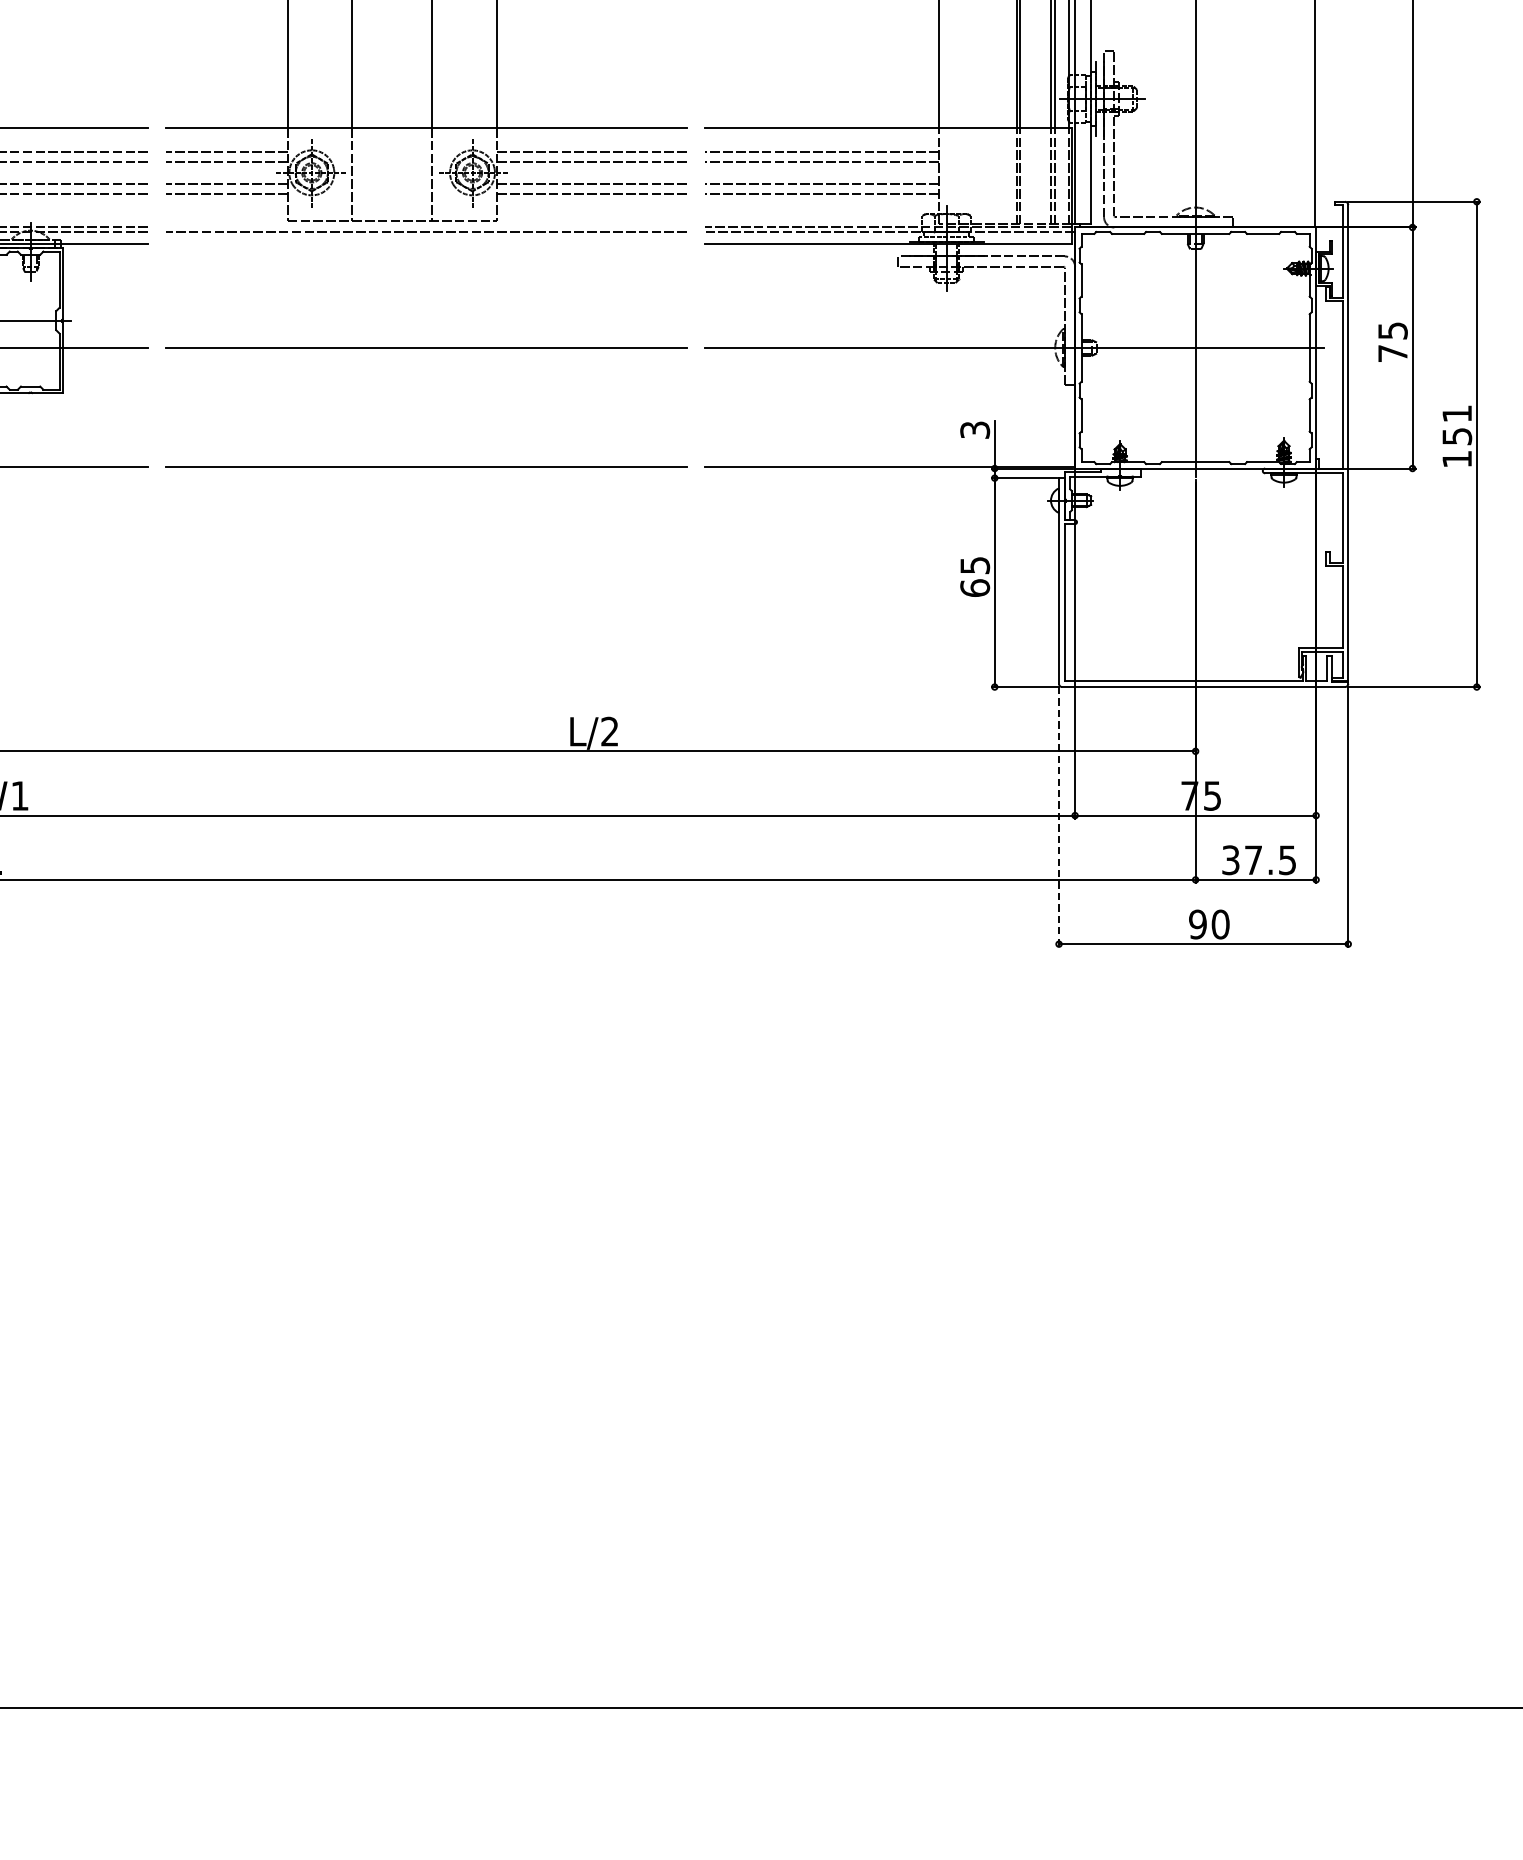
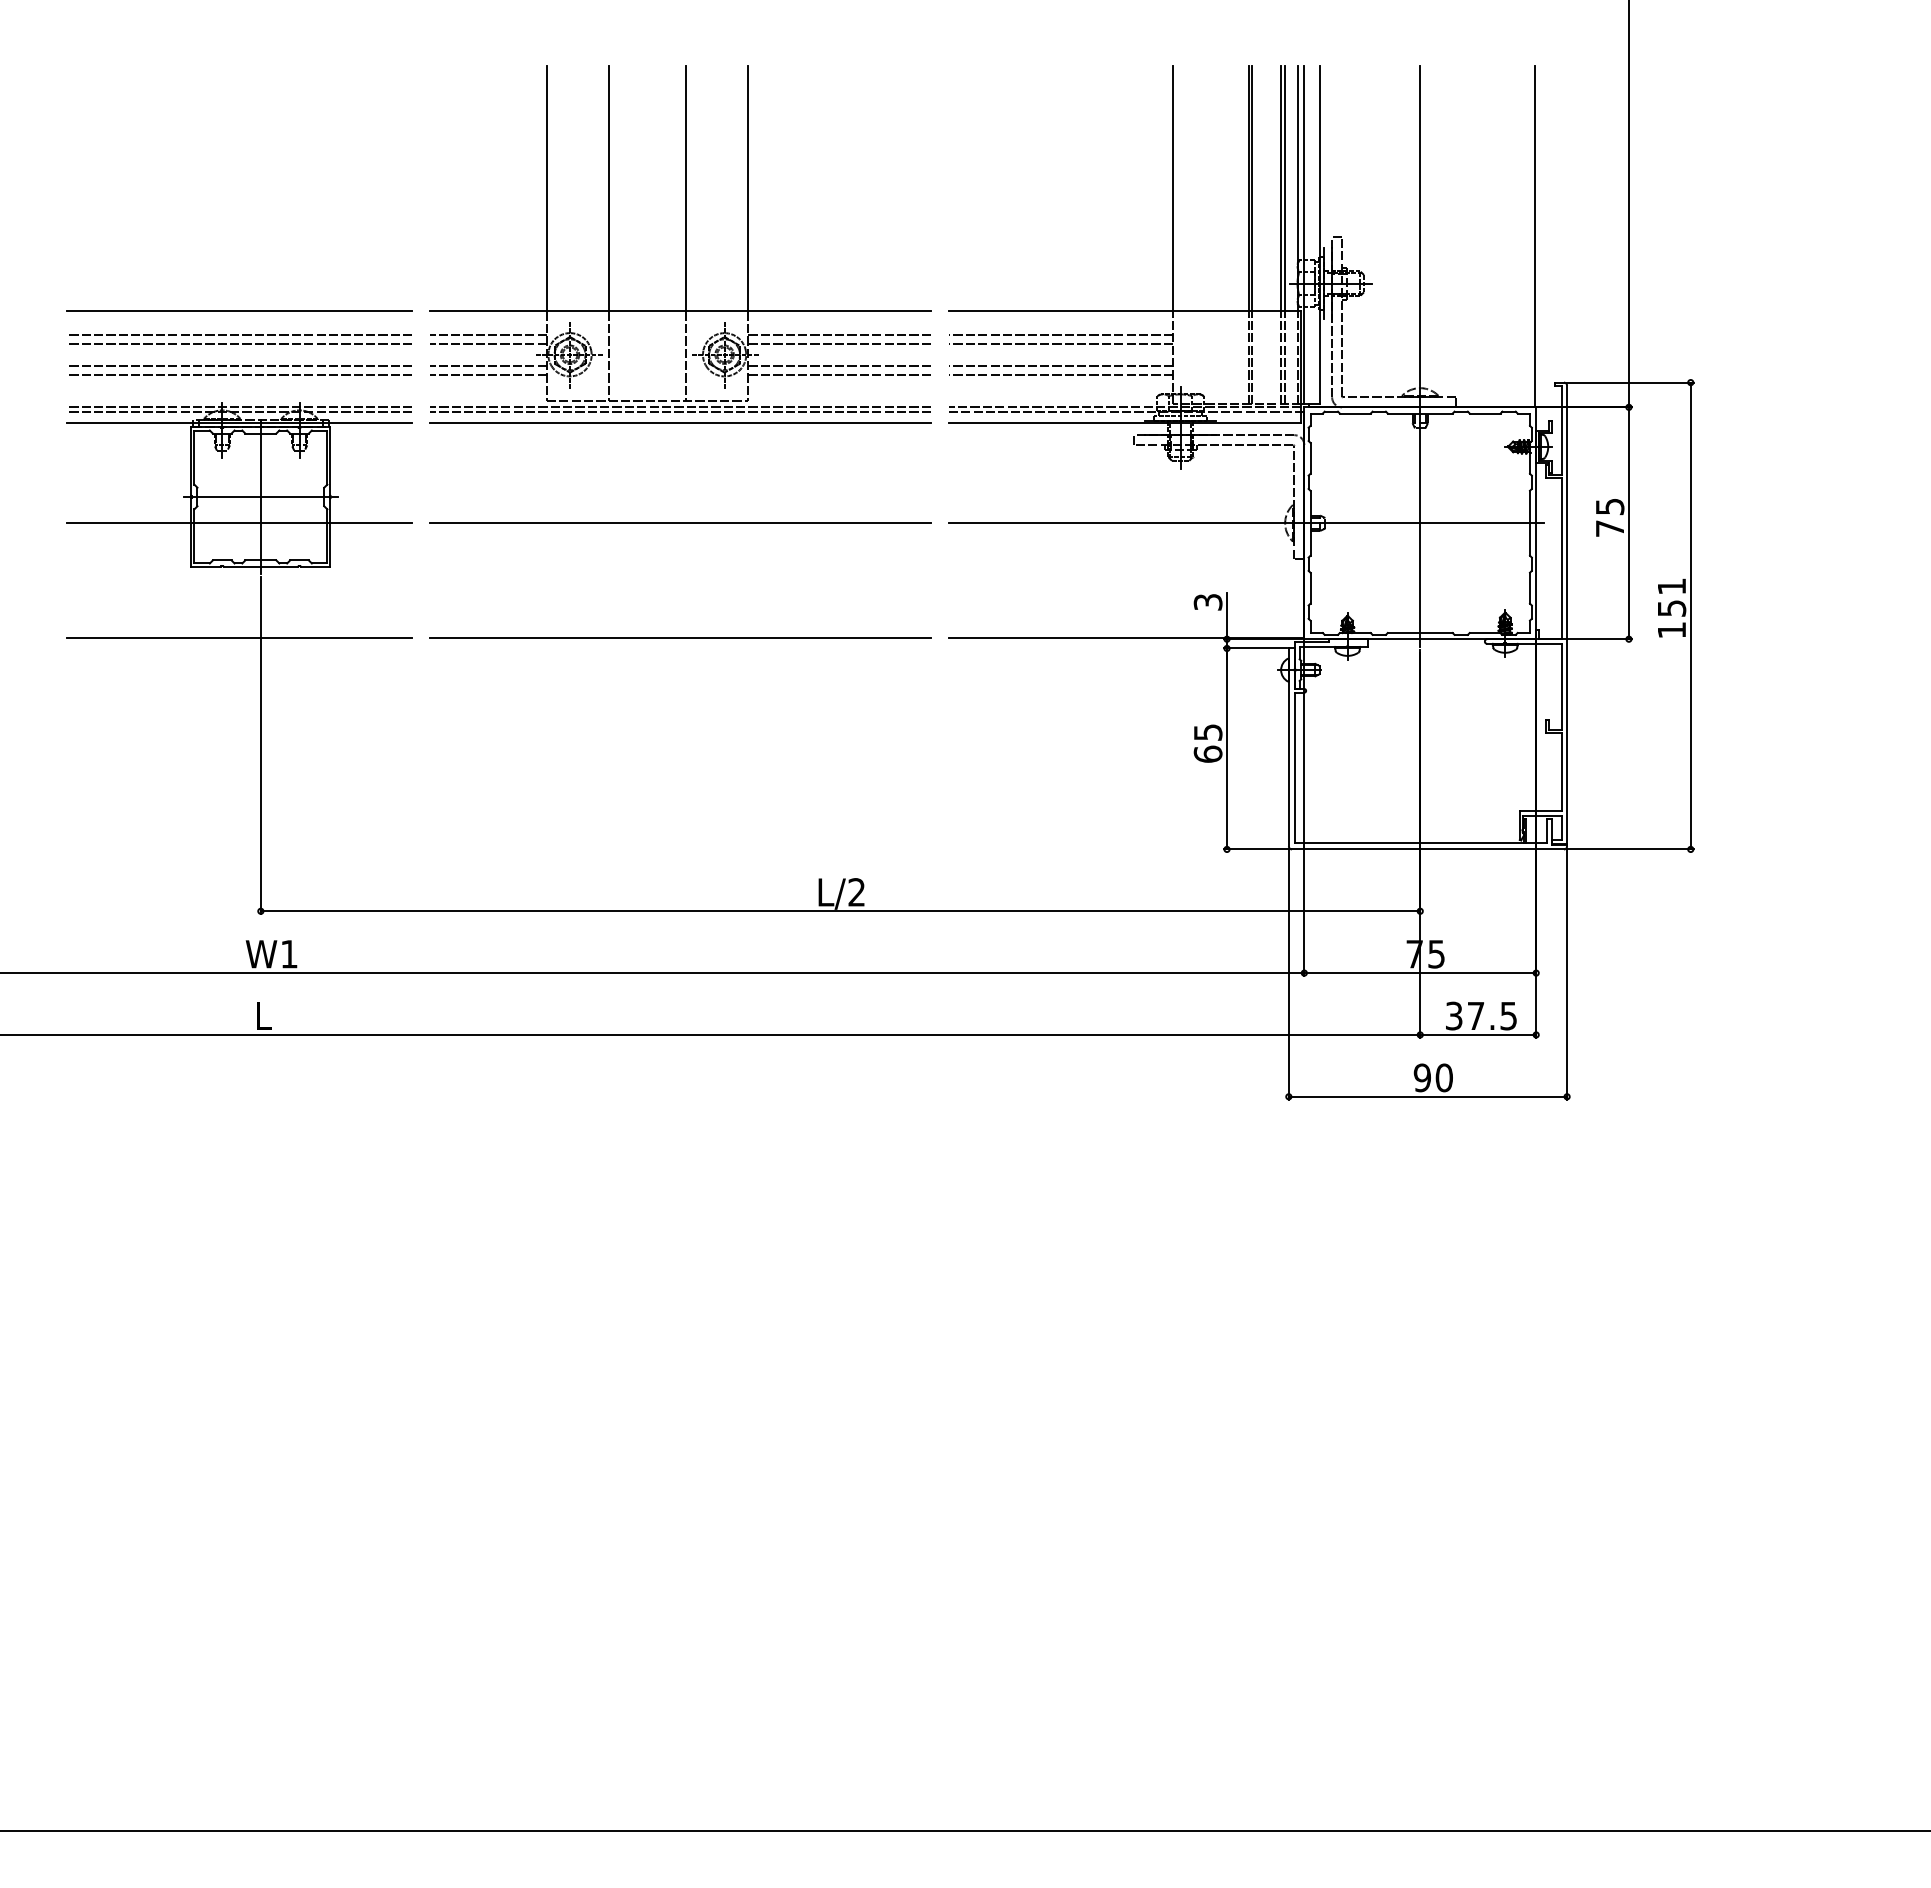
line: (426, 227) -> (680, 407), added
line: (426, 243) -> (680, 422), added
line: (1058, 818) -> (1288, 975), dashed -> solid

